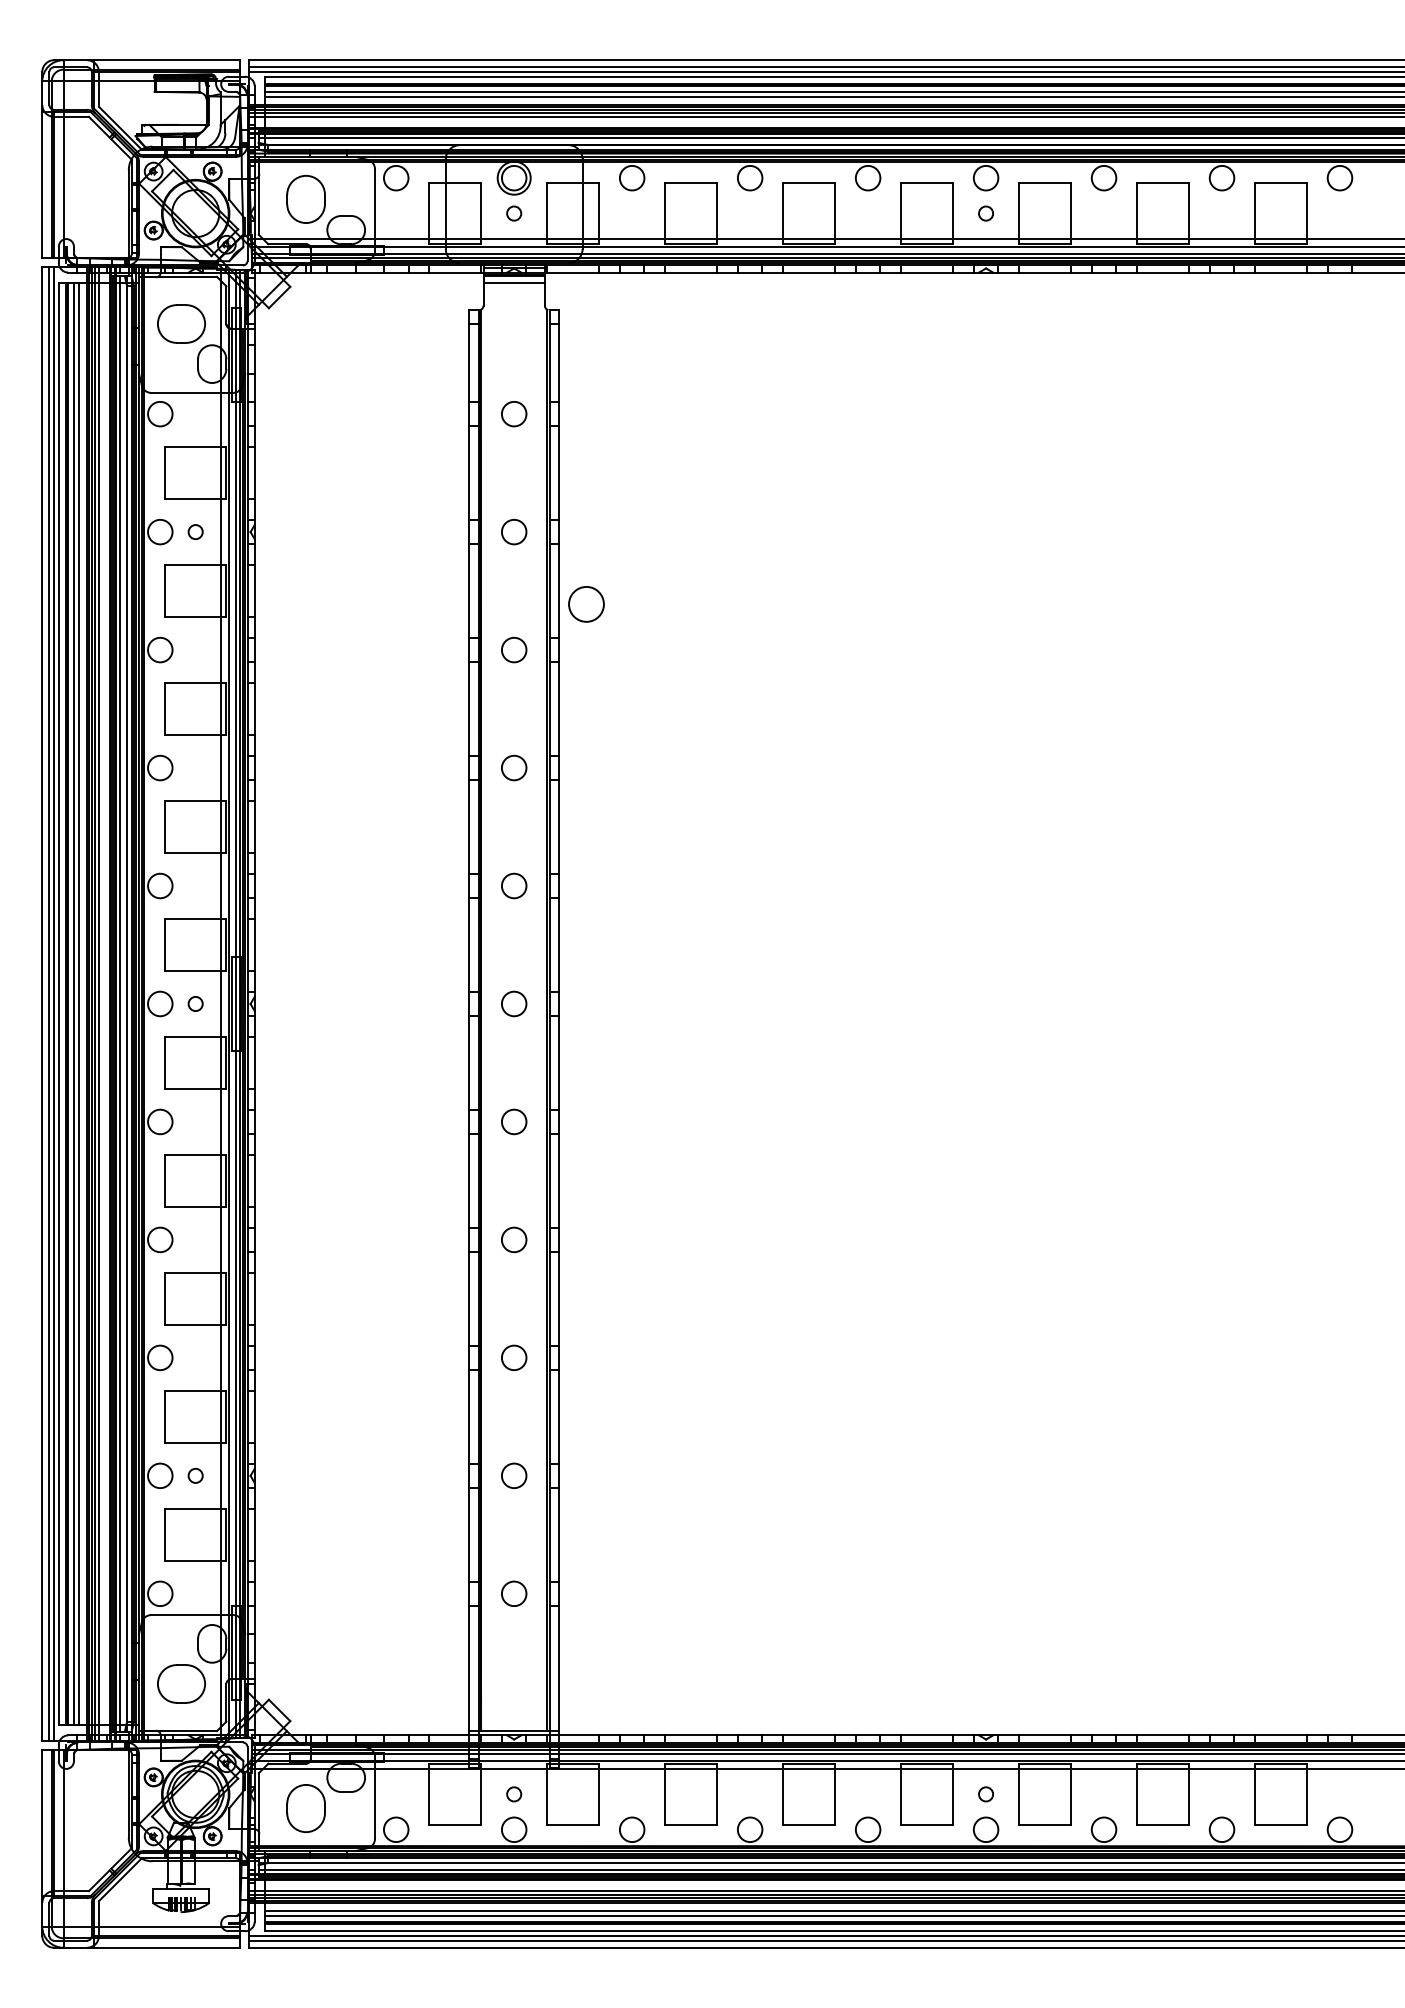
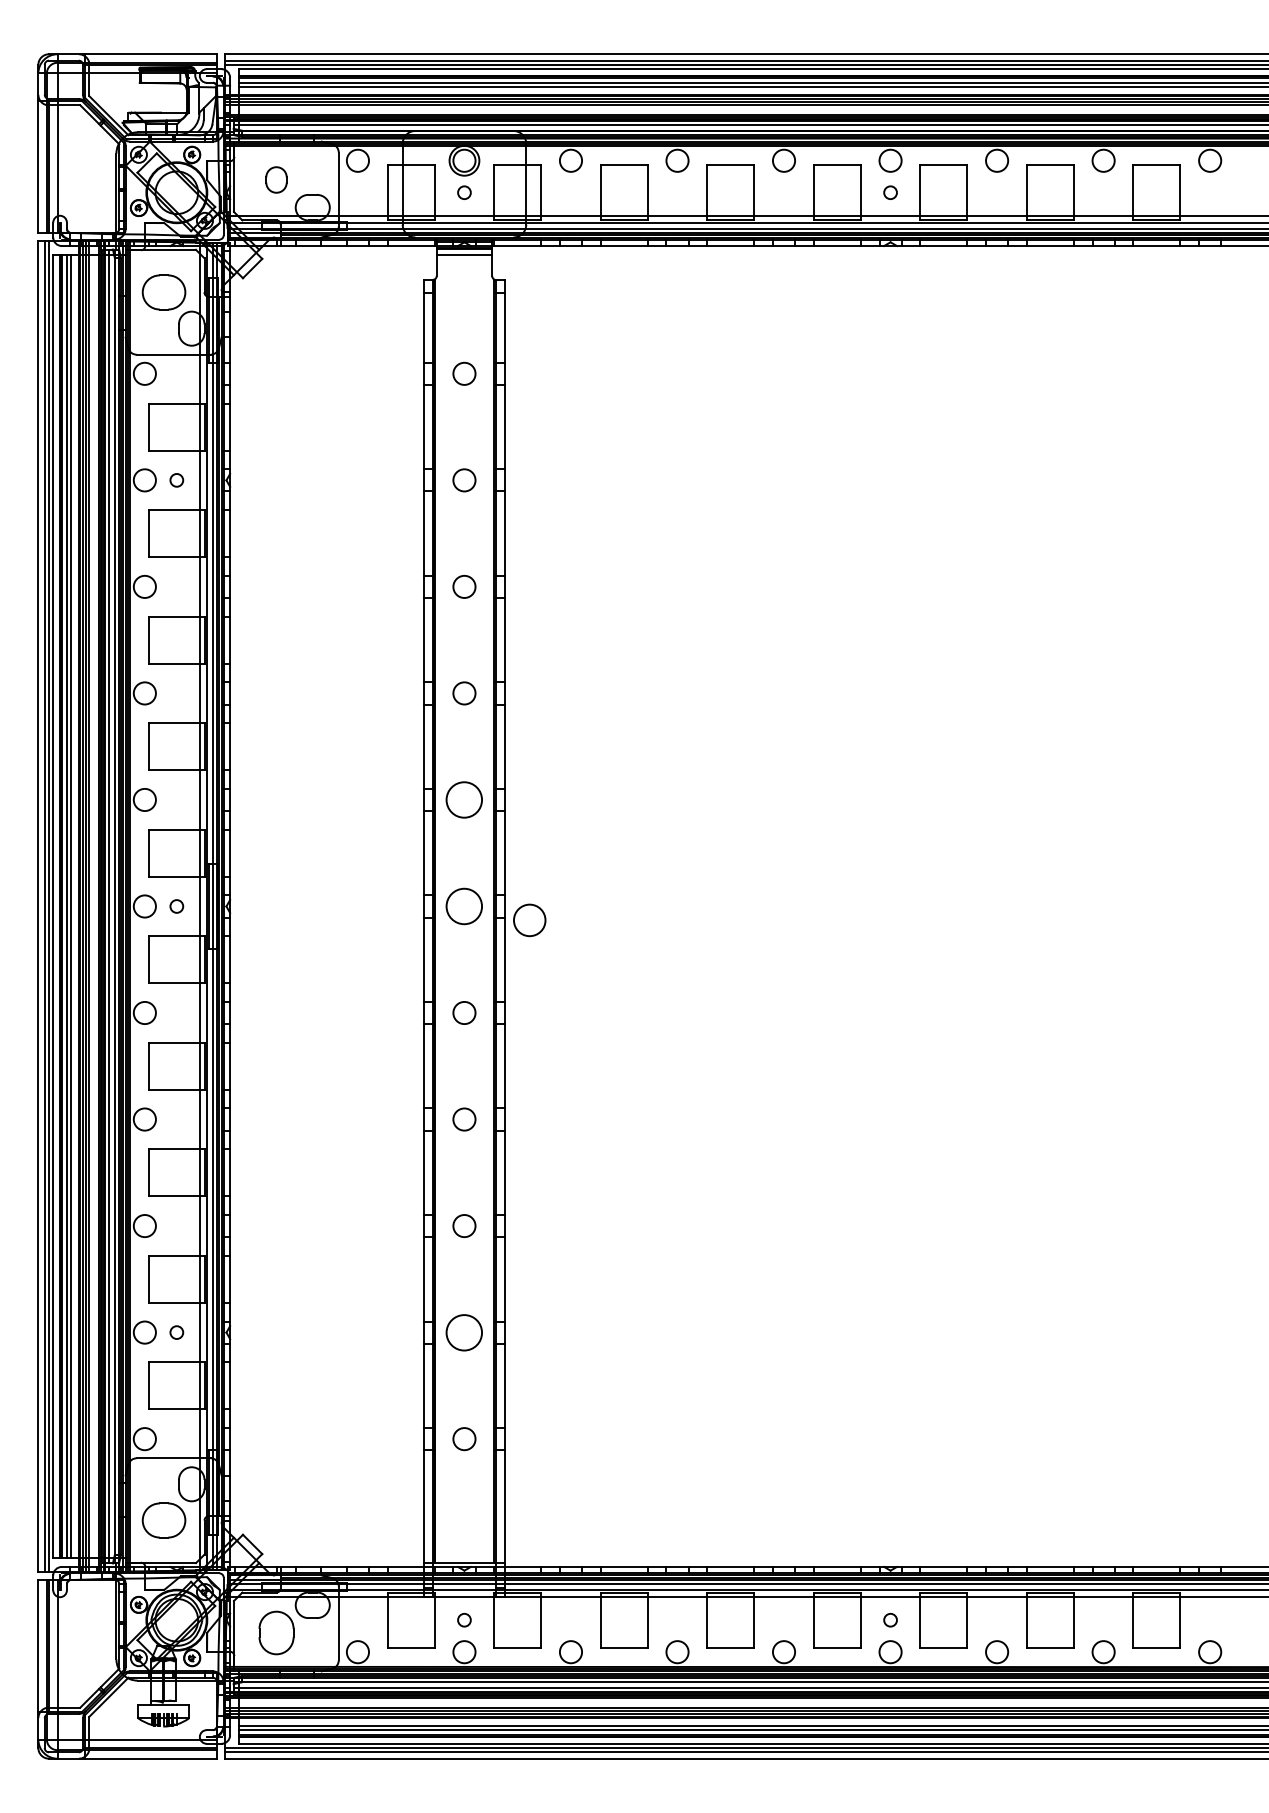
part: (305, 199) -> (276, 180), size x0.6
circle: (586, 604) -> (529, 920), moved
circle: (514, 885) -> (464, 799), size x1.6
circle: (514, 1003) -> (464, 906), size x1.6
circle: (514, 1475) -> (464, 1332), size x1.6

